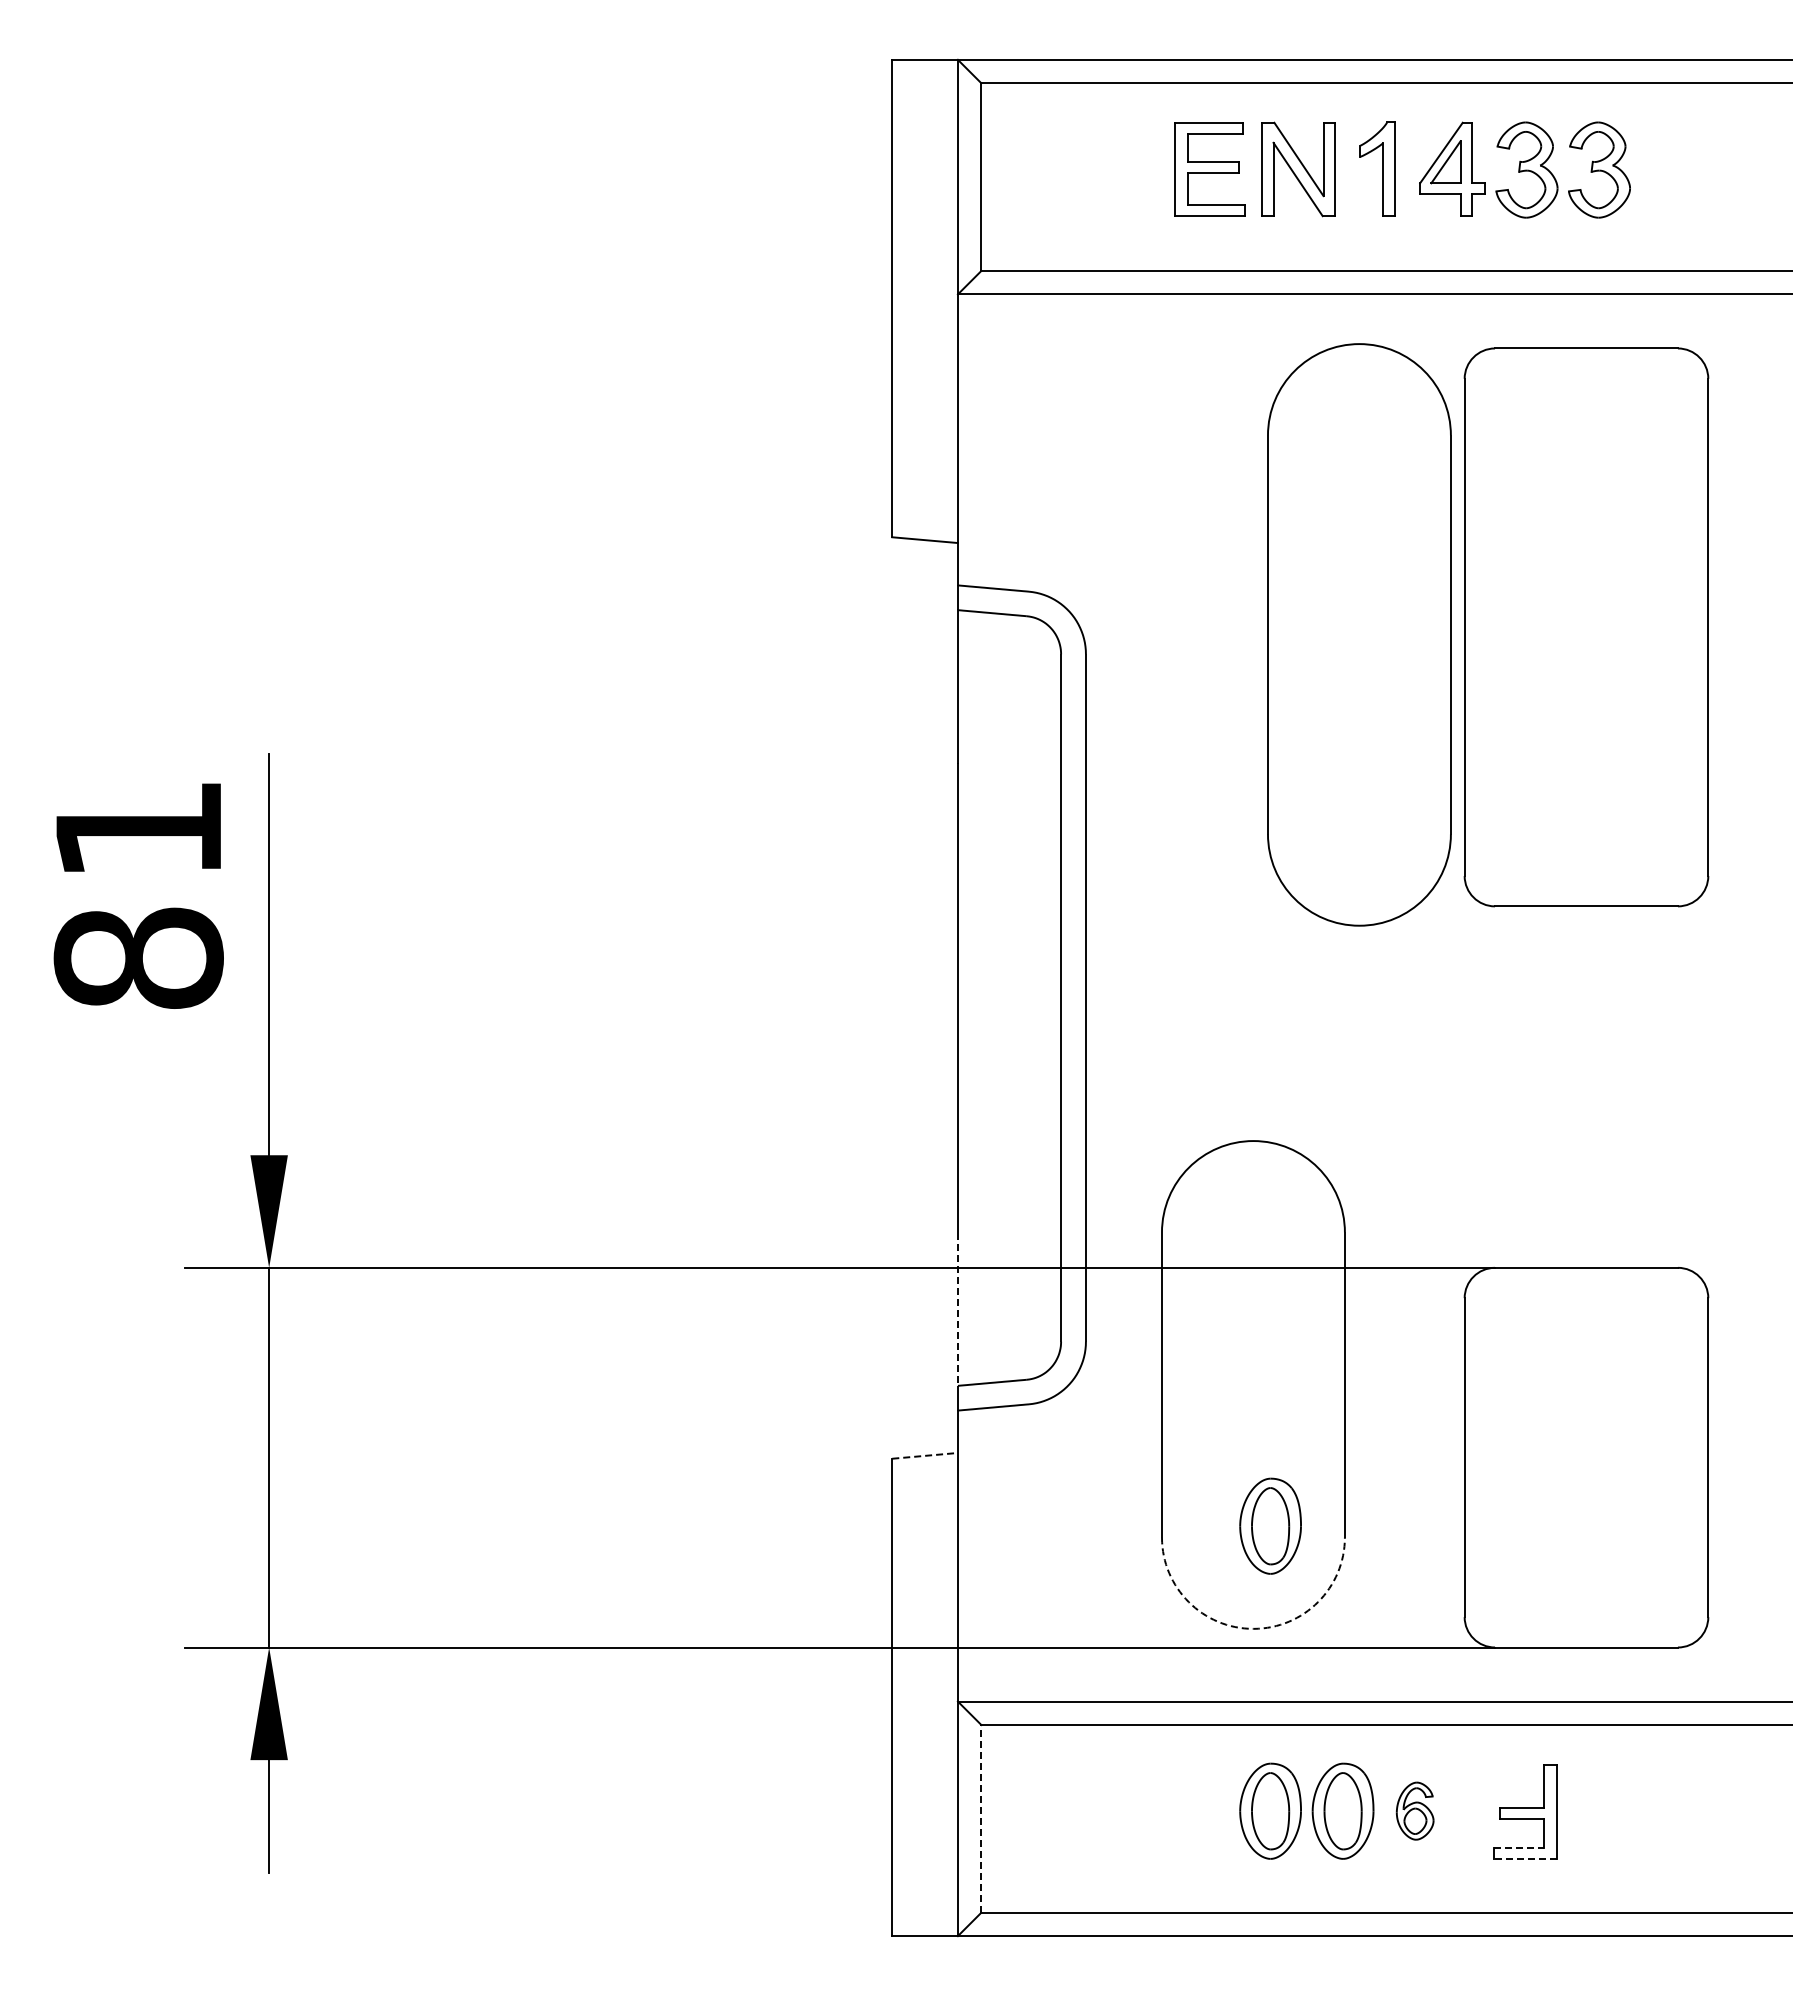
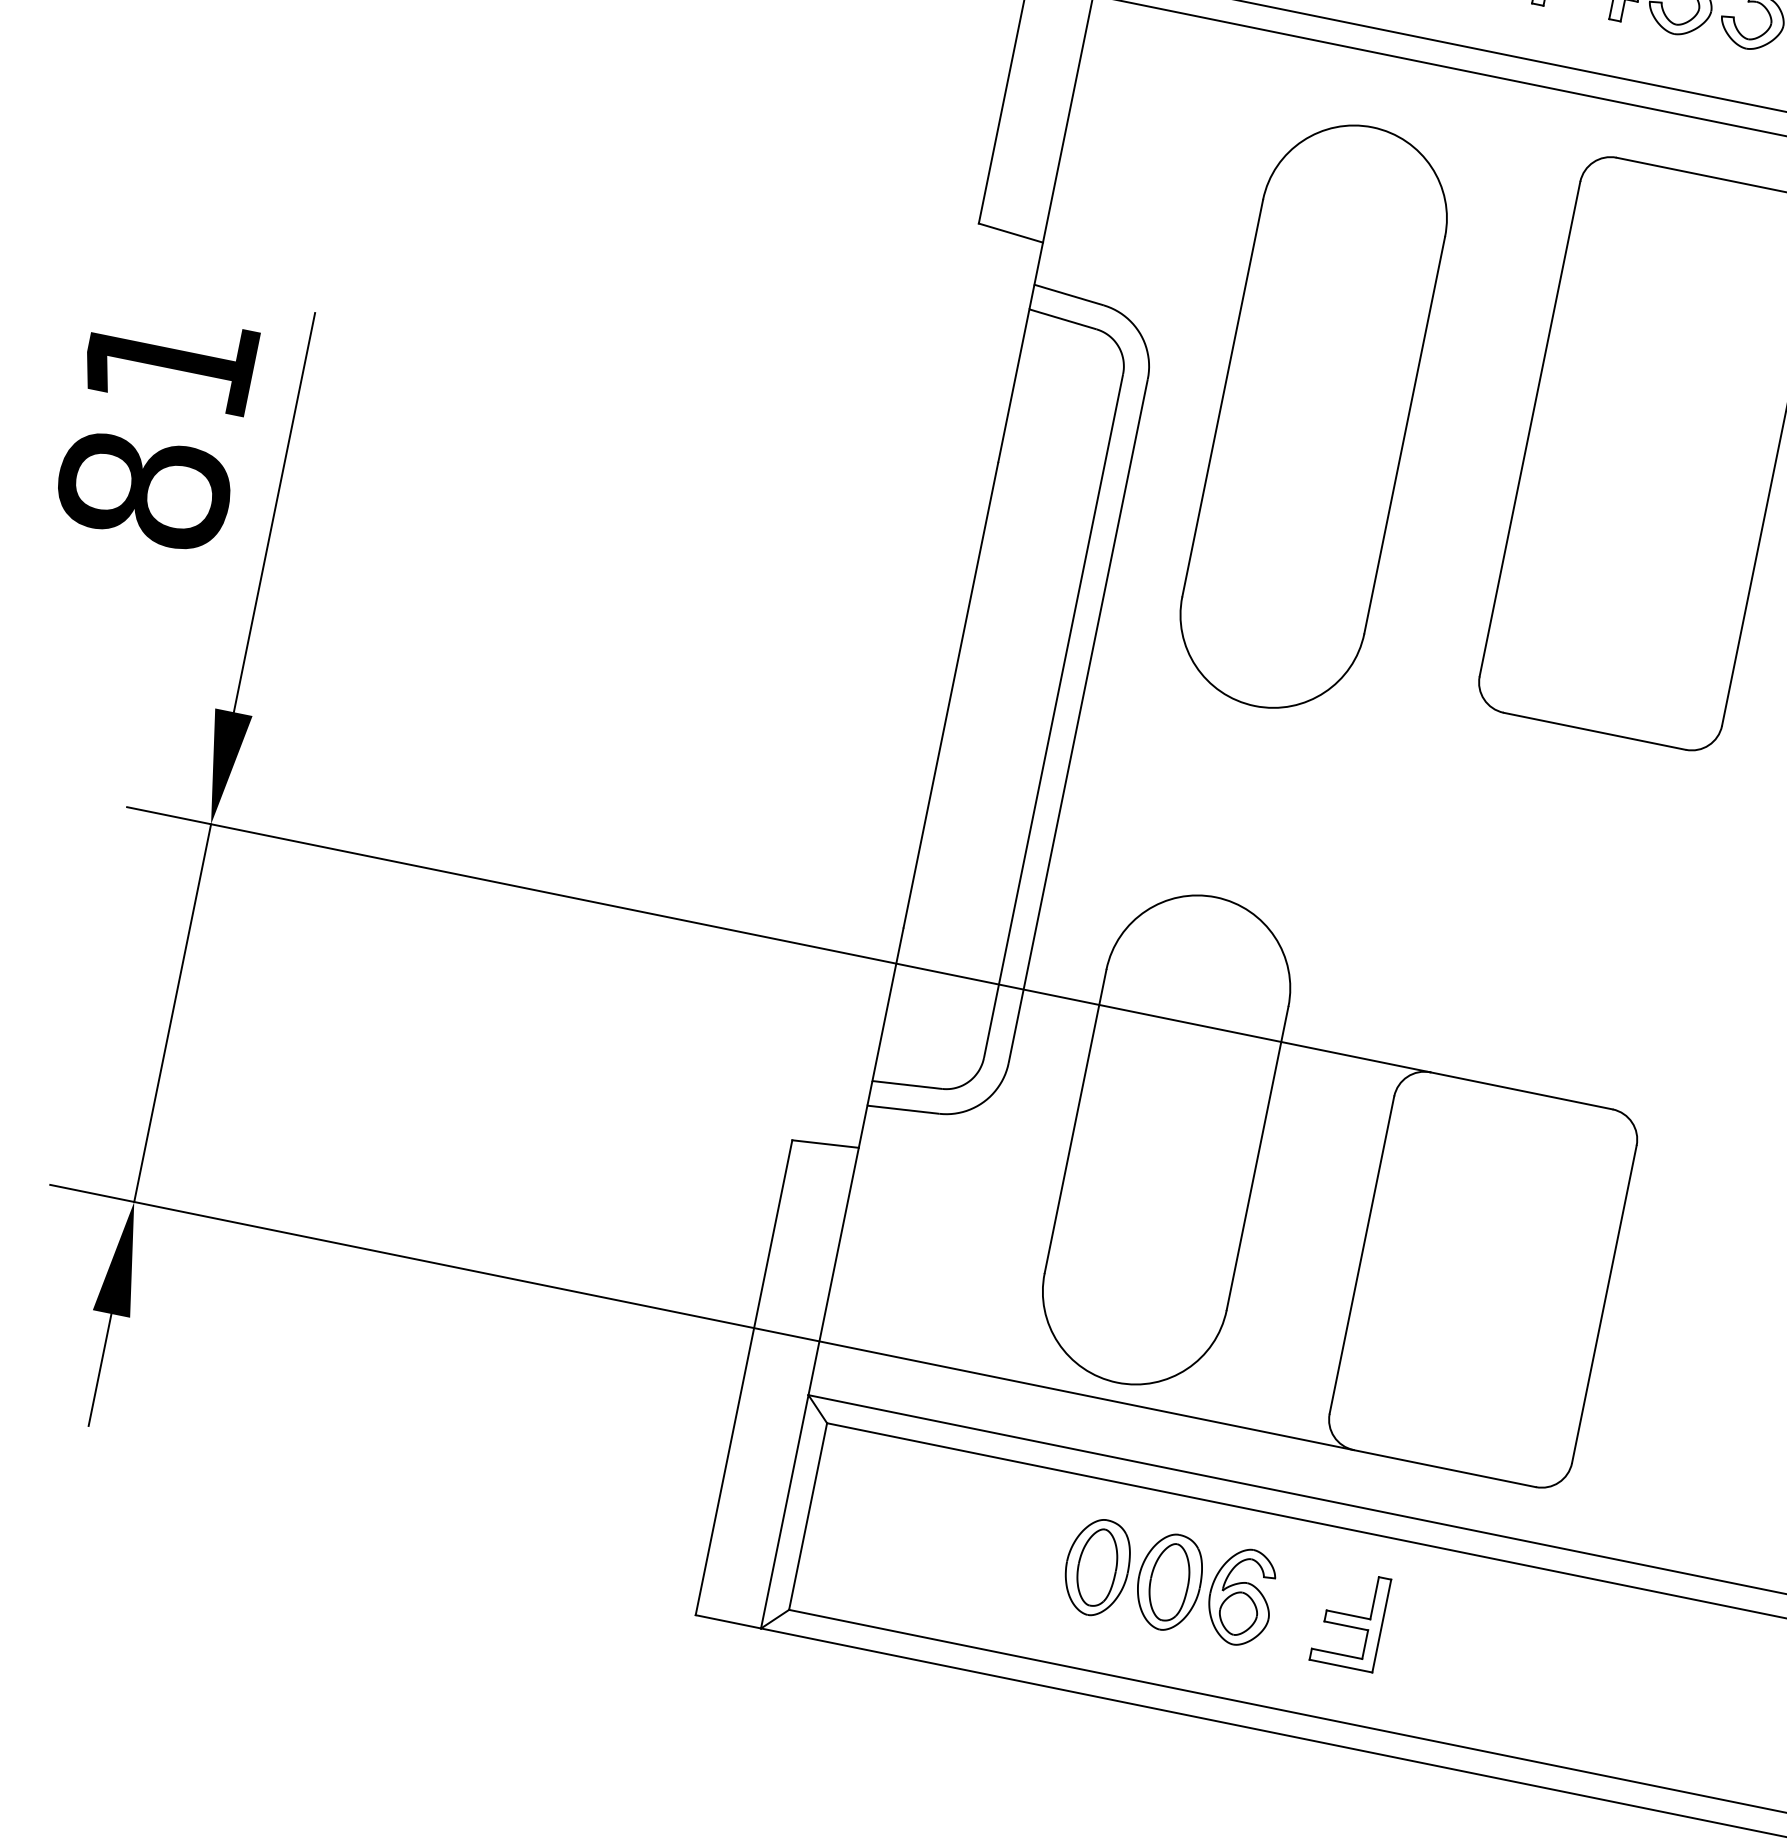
part: (1359, 634) -> (1313, 416), moved
line: (957, 1309) -> (887, 1005), dashed -> solid
line: (925, 1455) -> (826, 1143), dashed -> solid
part: (1270, 1525) -> (1155, 1283), removed
arc: (1253, 1628) -> (1117, 1382), dashed -> solid
part: (1414, 1810) -> (1240, 1595), size x1.67
line: (981, 1818) -> (808, 1516), dashed -> solid
line: (1519, 1847) -> (1337, 1653), dashed -> solid
line: (1525, 1858) -> (1341, 1666), dashed -> solid

